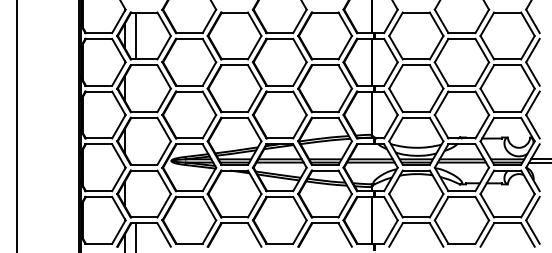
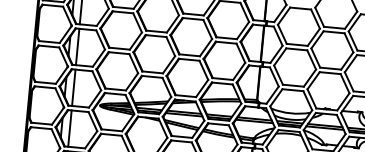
line: (135, 88) -> (77, 46), added
line: (135, 140) -> (73, 87), added
line: (135, 193) -> (69, 128), added

